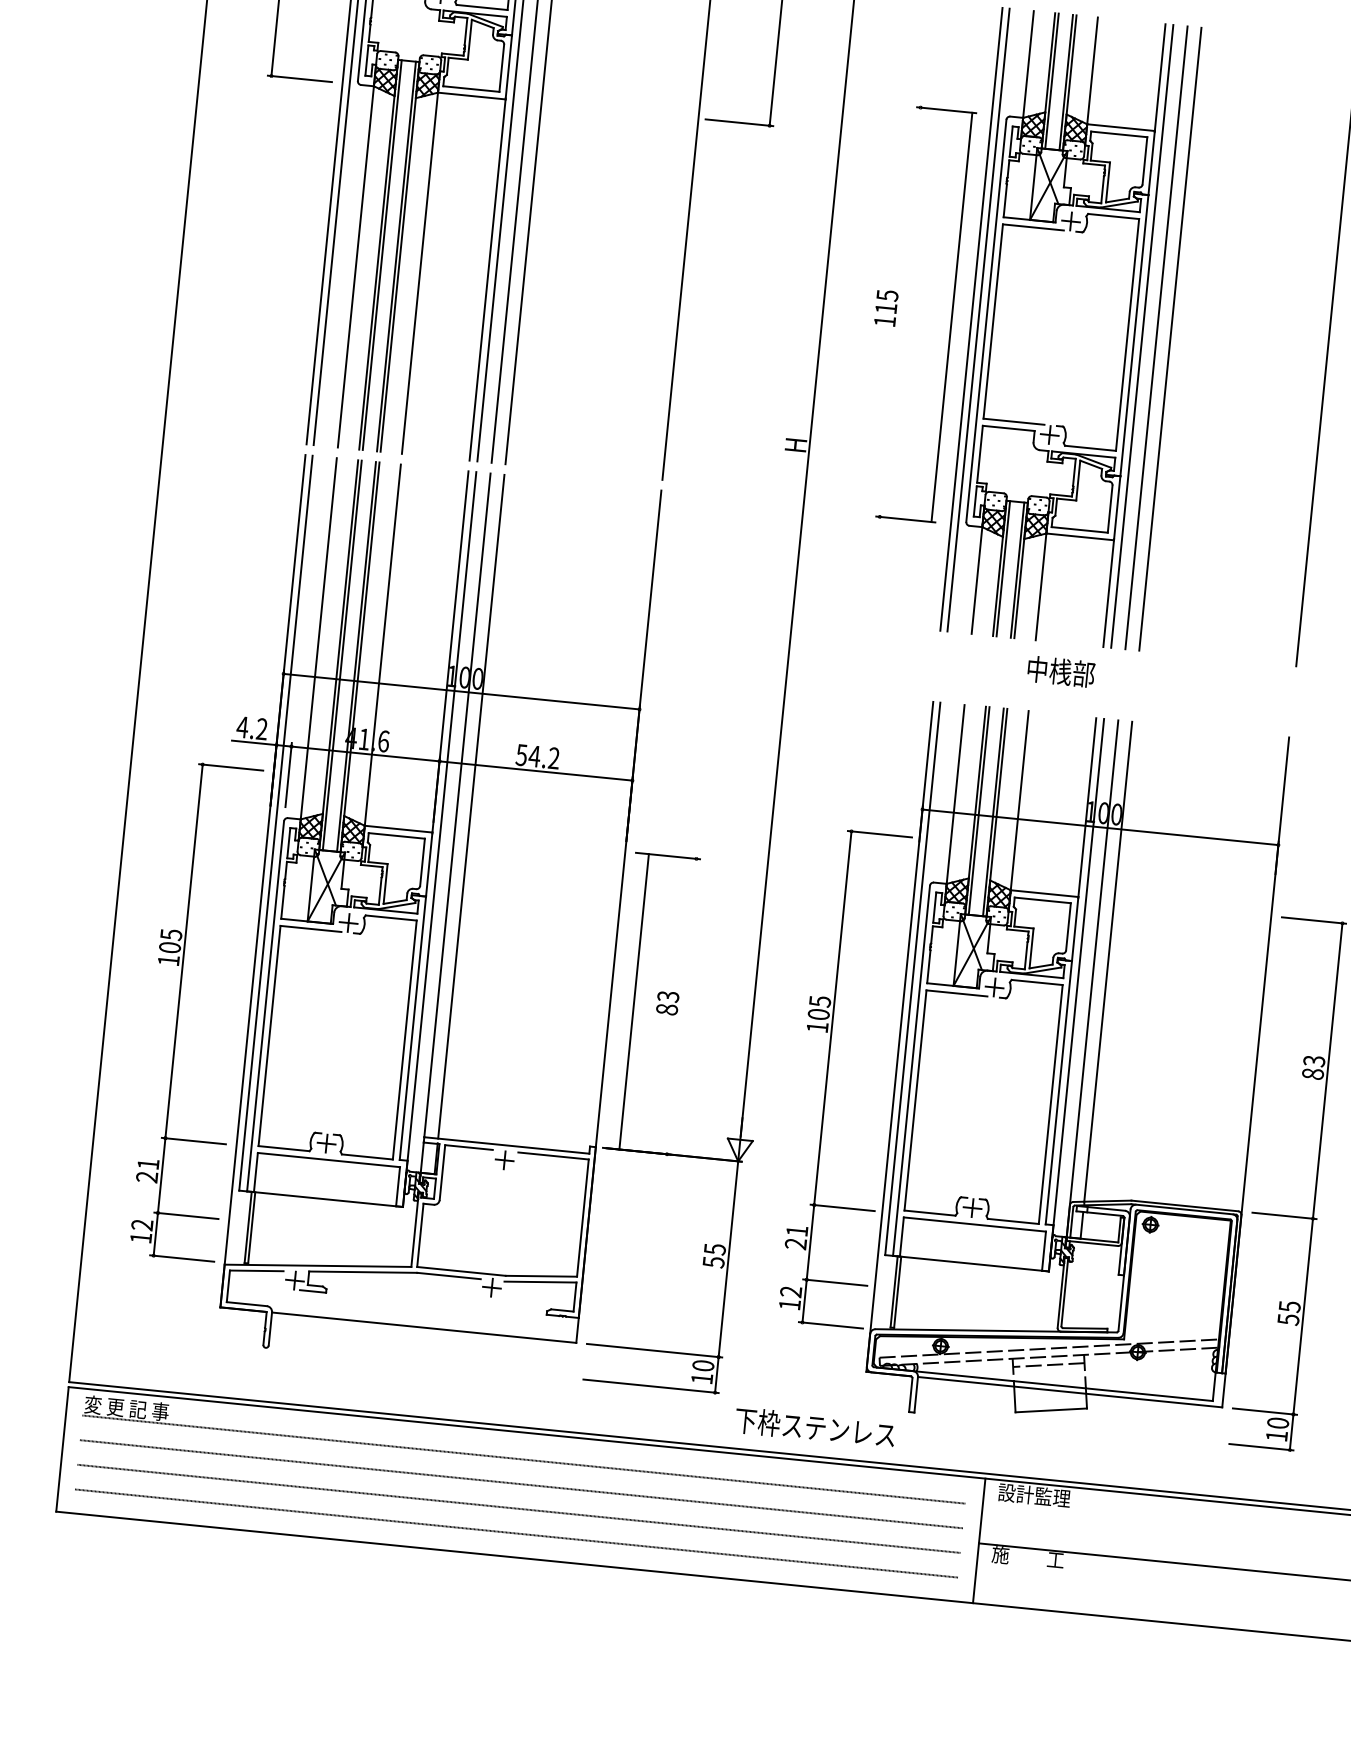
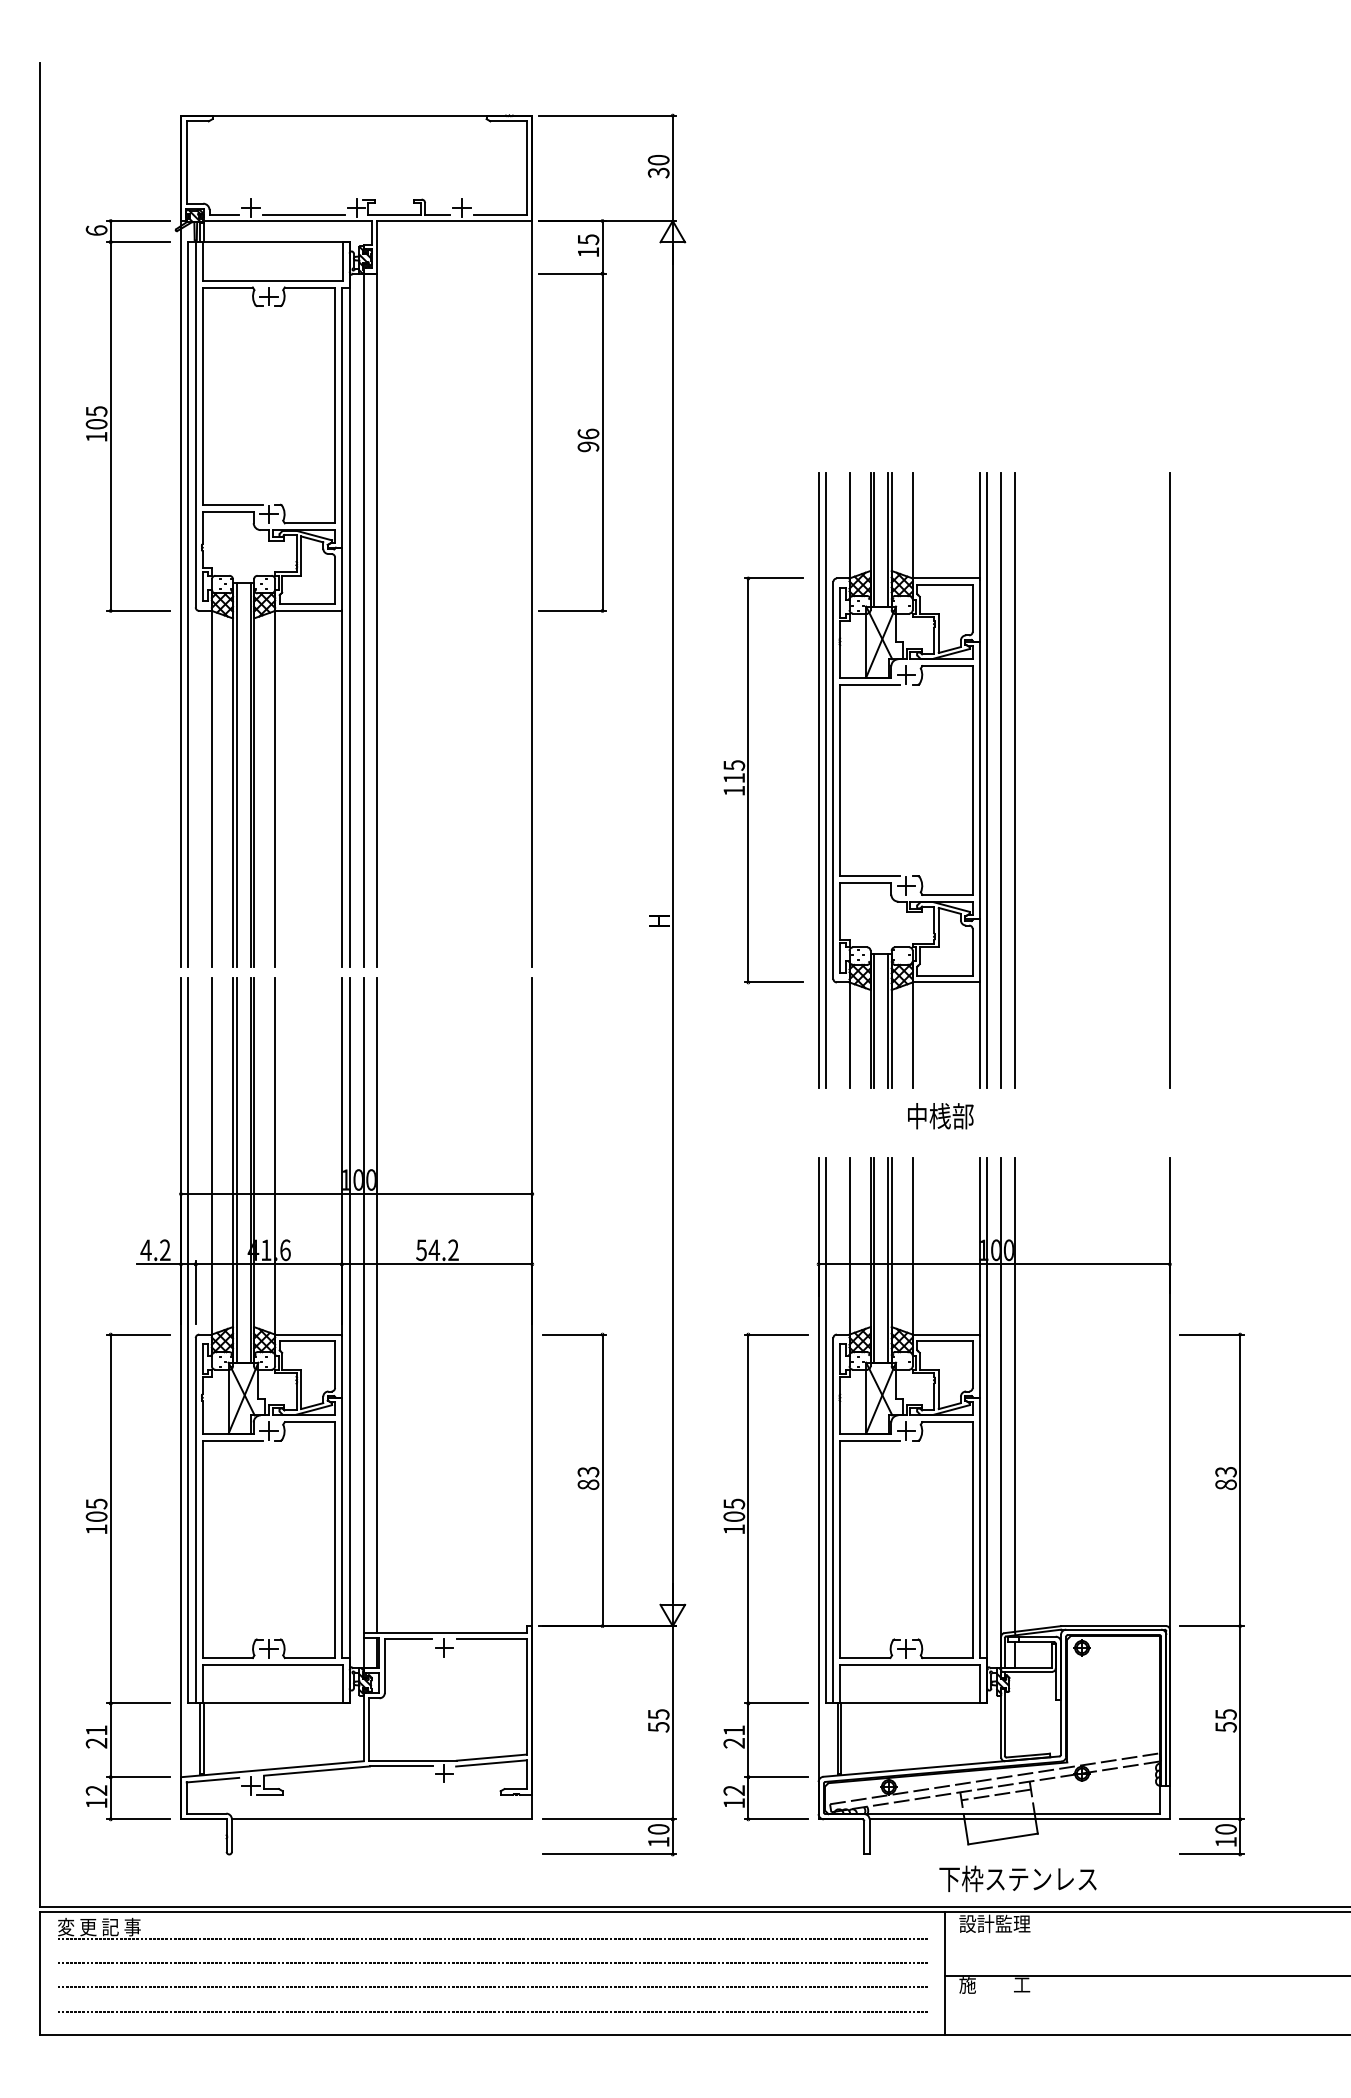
line: (952, 317) -> (748, 780), moved
line: (634, 1001) -> (602, 1480), moved
part: (179, 1009) -> (111, 1576), moved
part: (827, 1076) -> (748, 1576), moved
text: (814, 1427) -> (1017, 1878), moved

